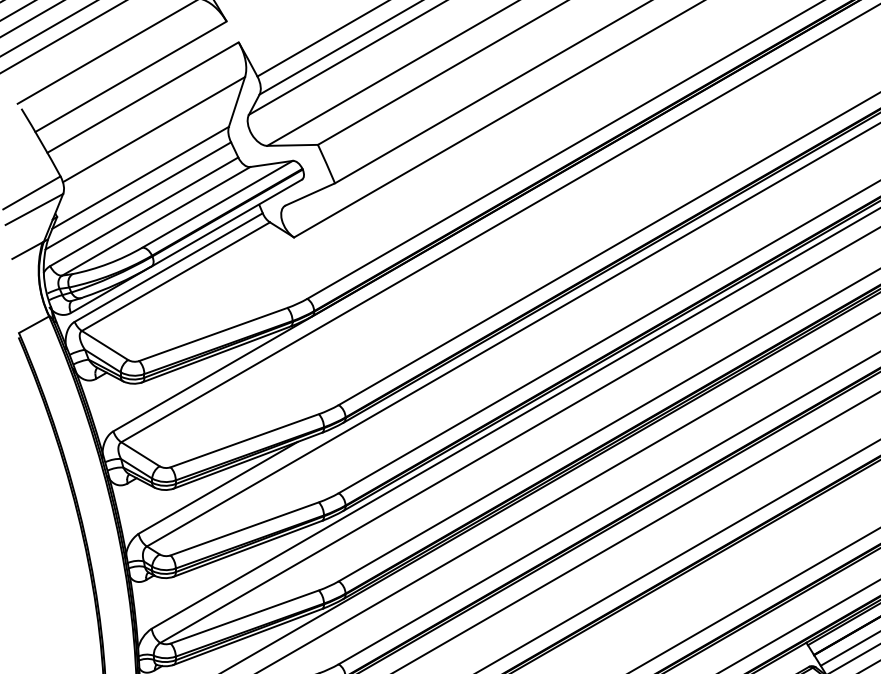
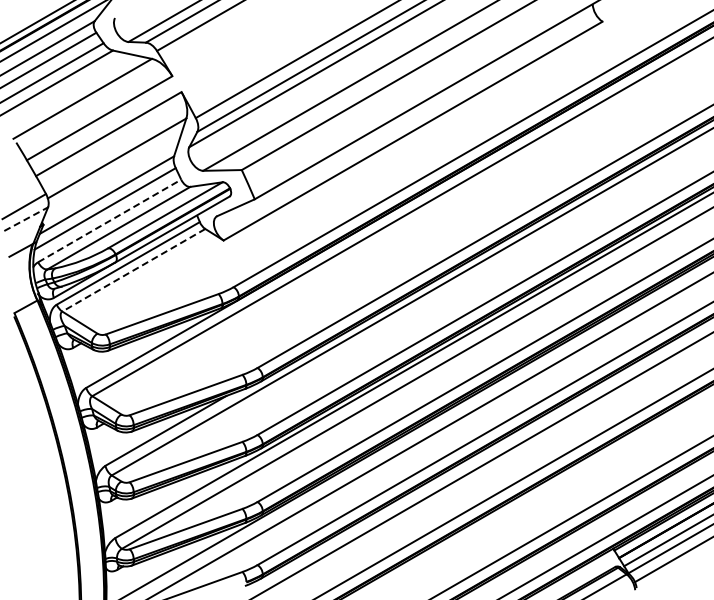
line: (34, 209) -> (26, 219), solid -> dashed
line: (143, 211) -> (109, 220), solid -> dashed
line: (175, 276) -> (133, 270), solid -> dashed

